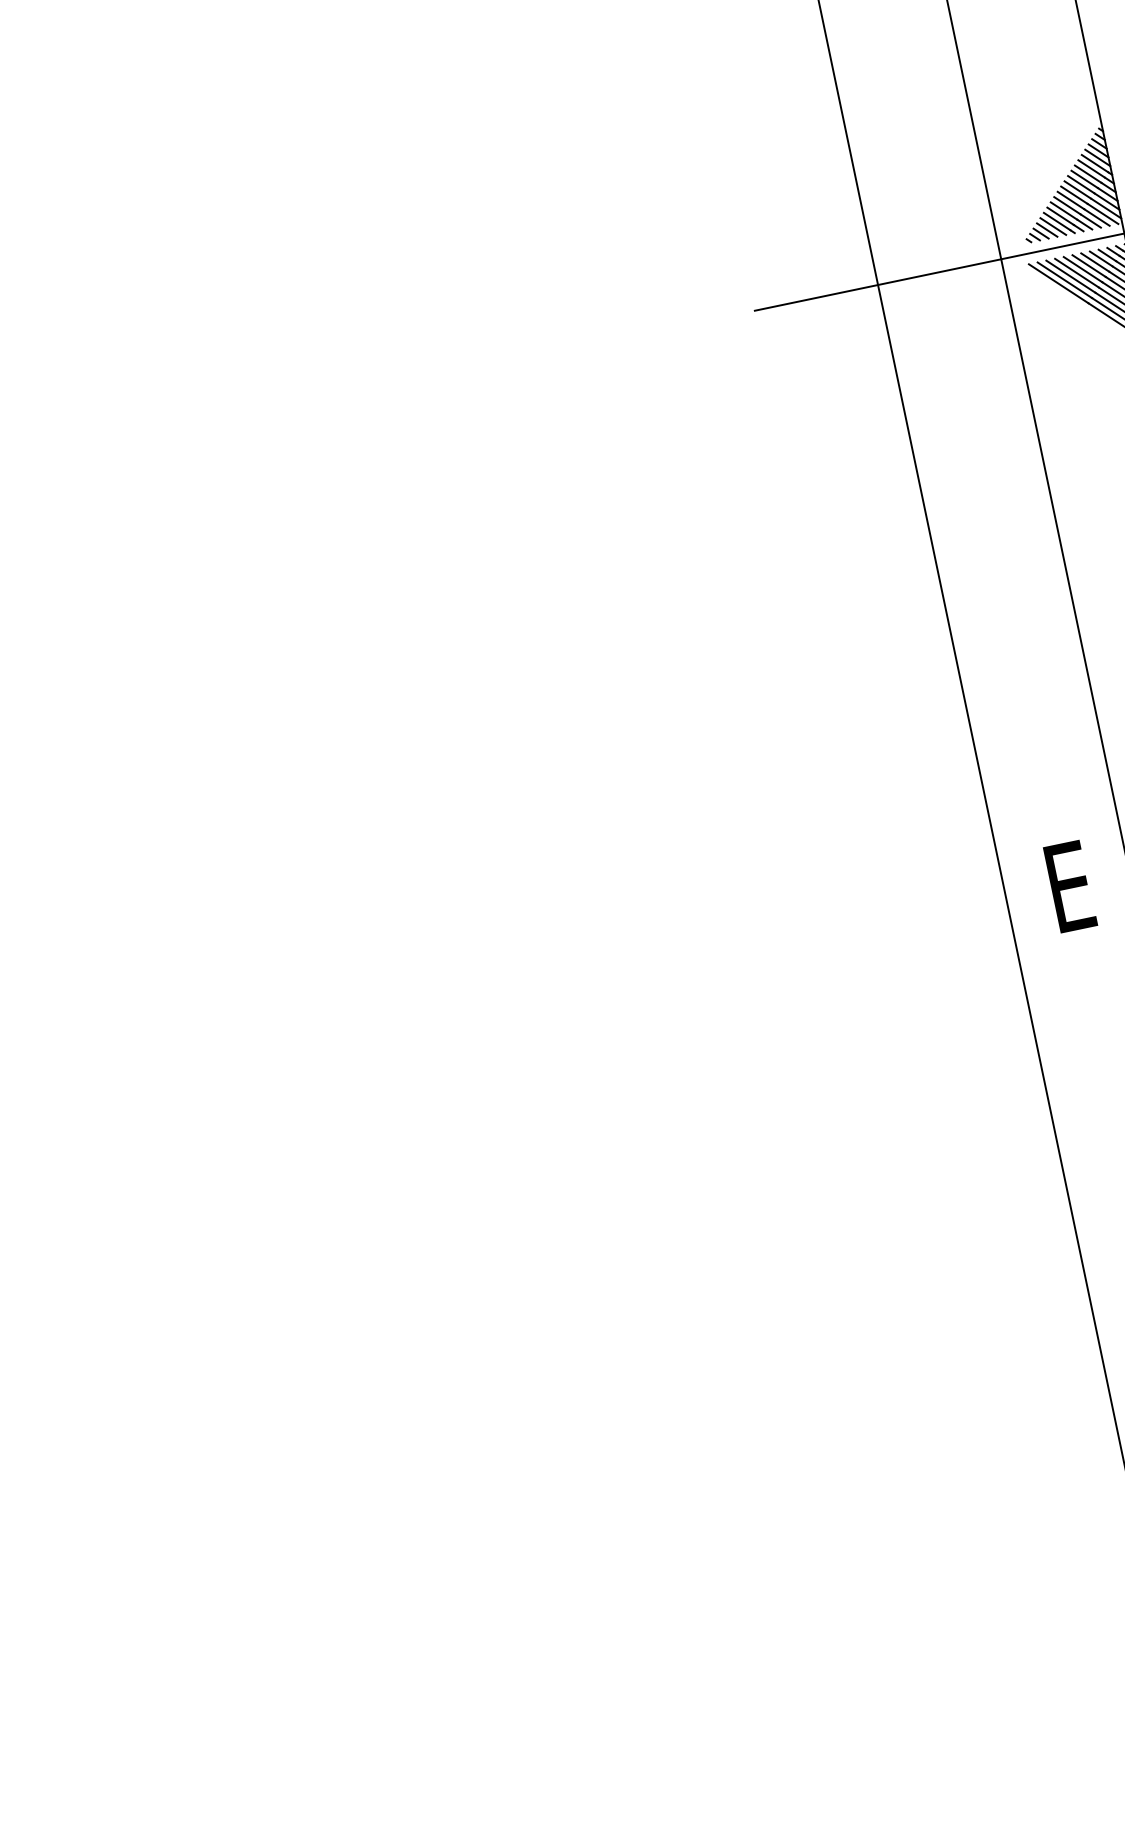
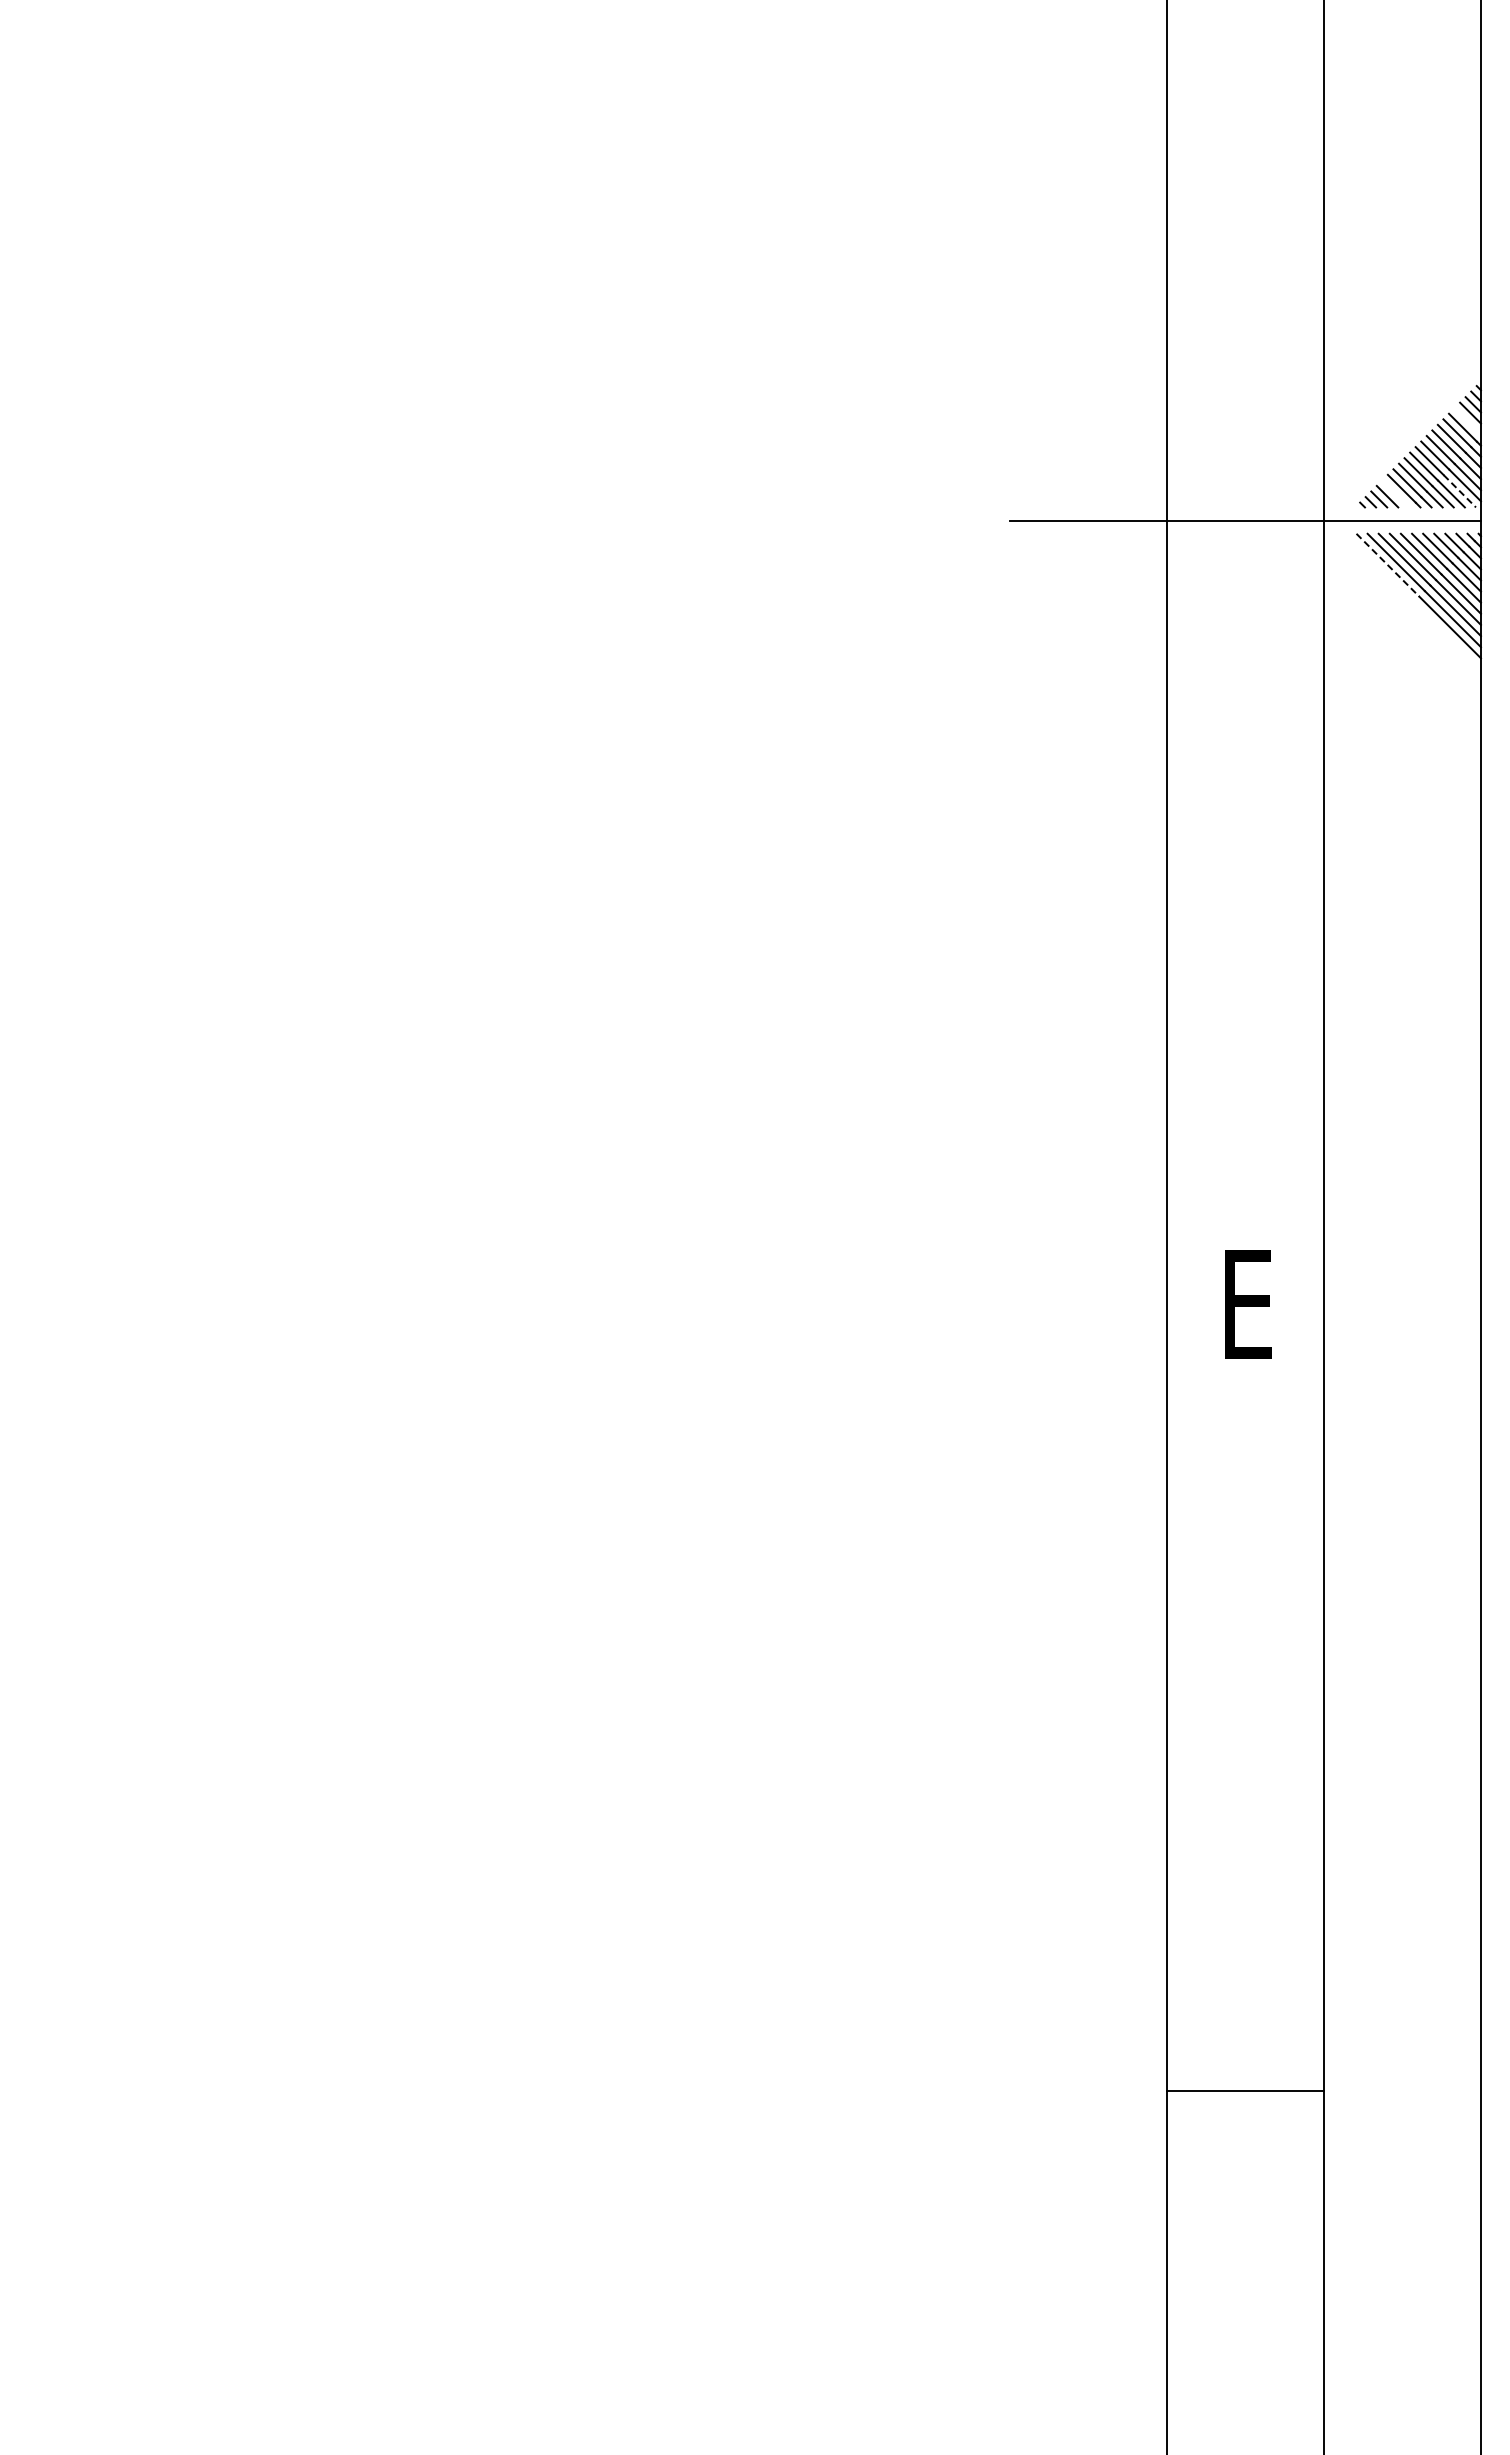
line: (1097, 158) -> (1467, 421), removed
line: (1102, 214) -> (1459, 491), solid -> dashed
line: (1052, 226) -> (1395, 493), removed
line: (1059, 283) -> (1388, 565), solid -> dashed

